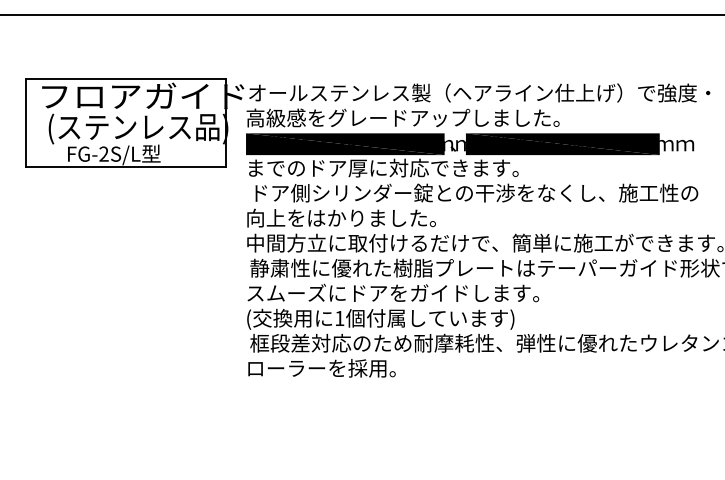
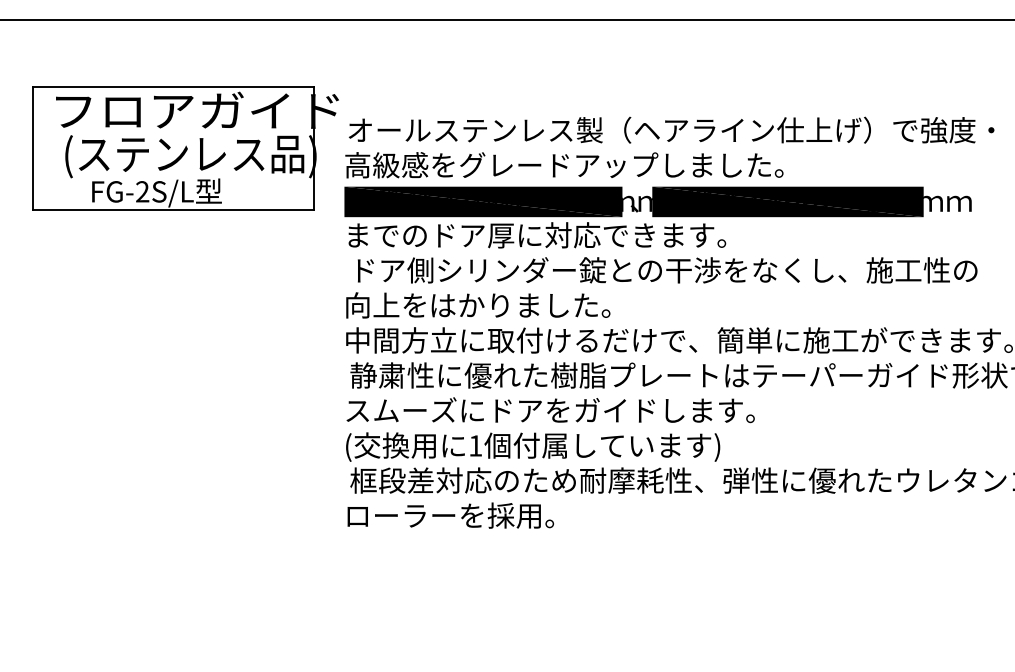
part: (134, 123) -> (185, 148), moved

